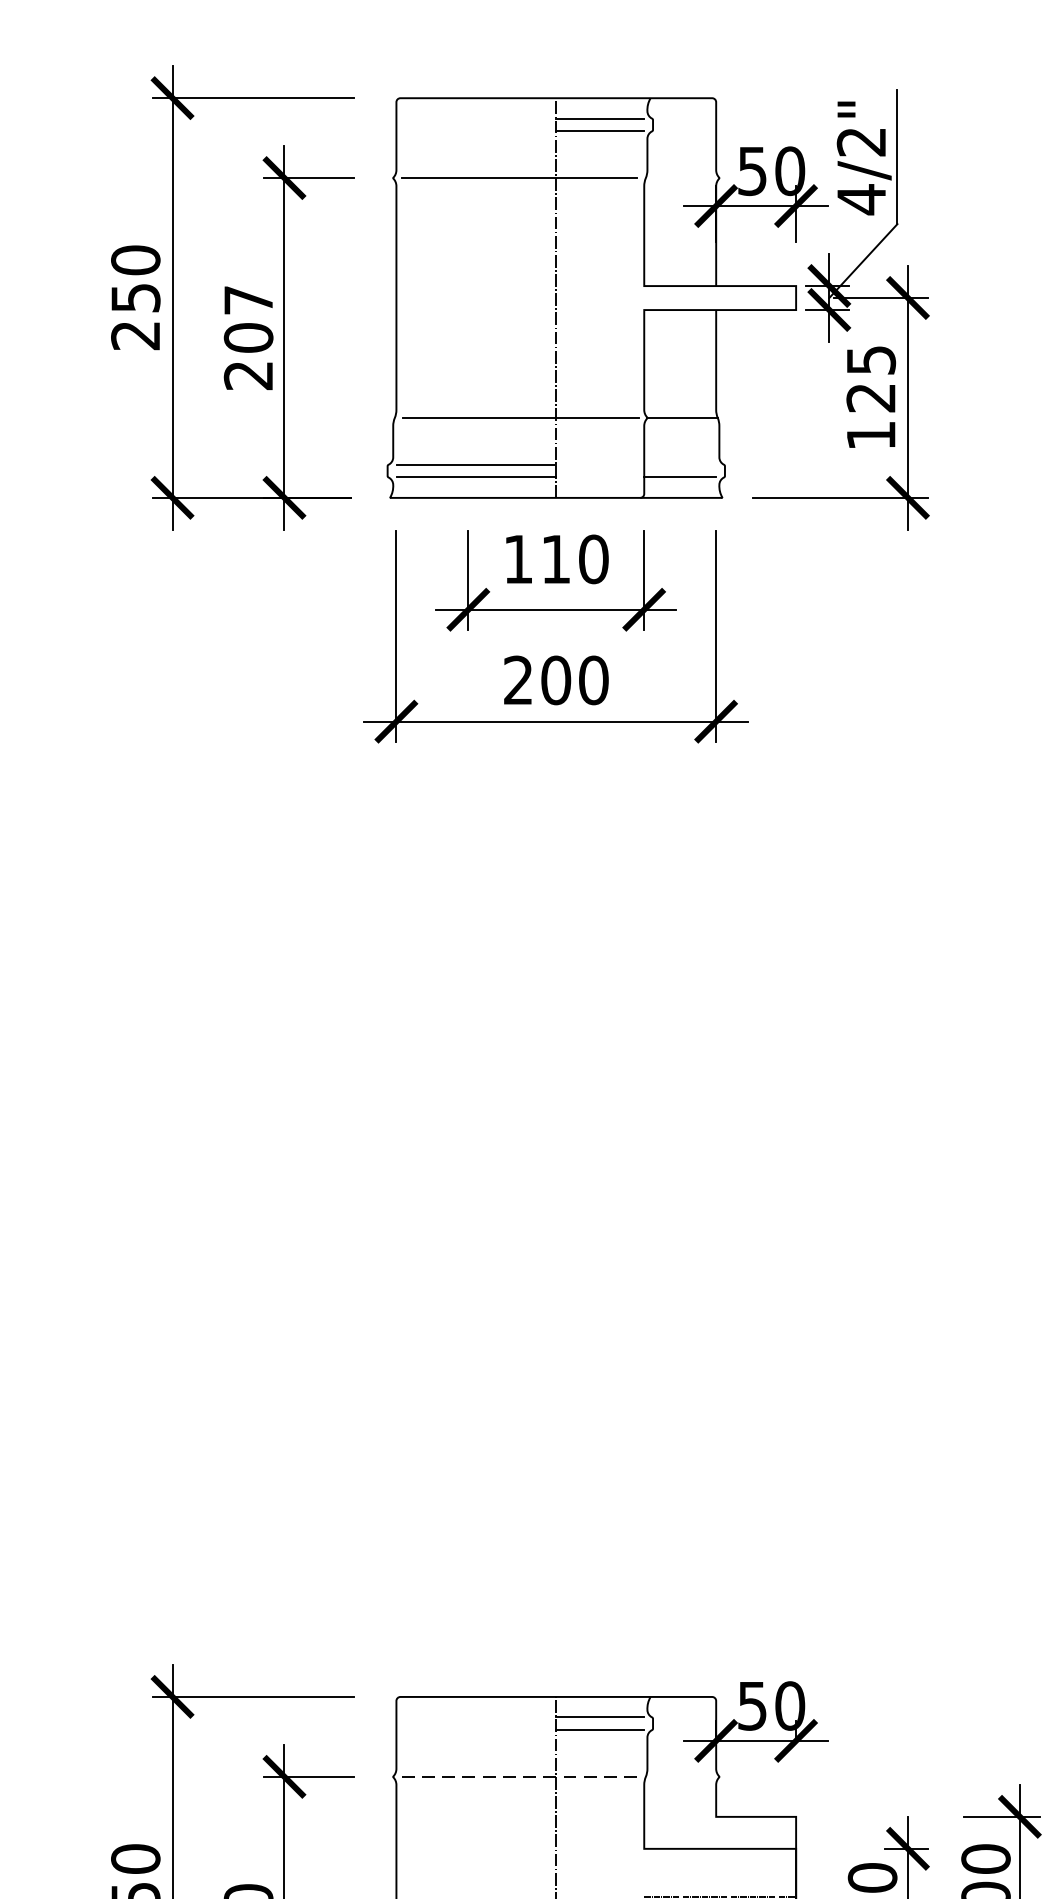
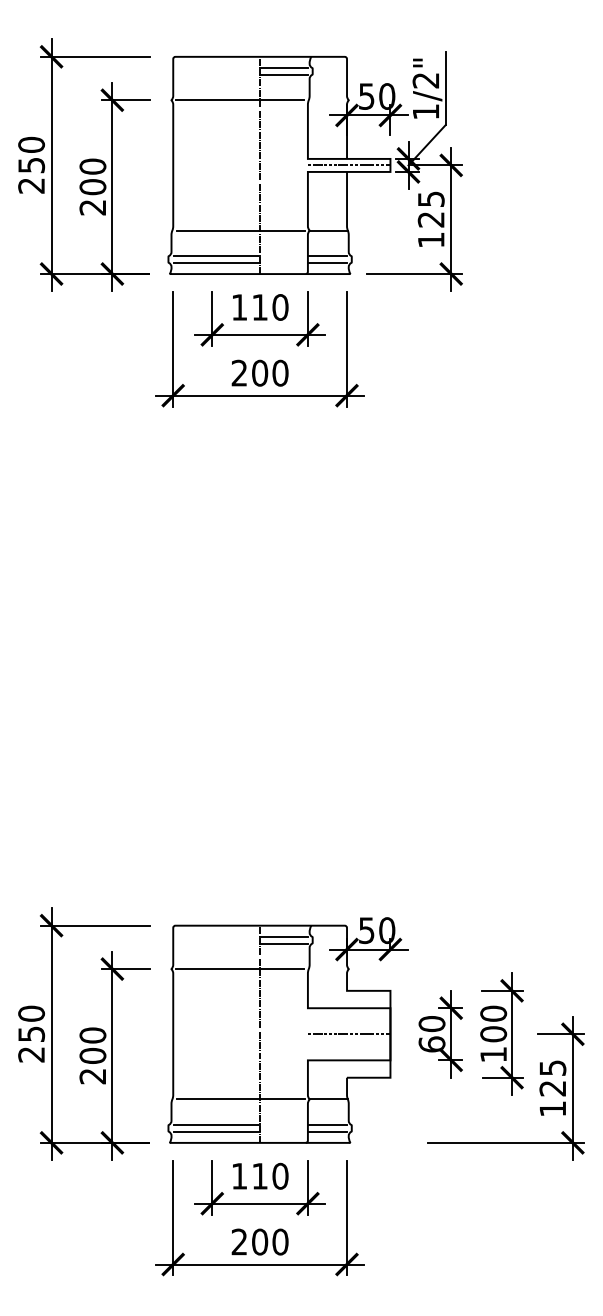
text: (860, 198) -> (425, 111), 4/2" -> 1/2"
line: (718, 298) -> (348, 165), added
text: (247, 299) -> (92, 166), 207 -> 200
line: (678, 465) -> (326, 256), added
line: (520, 1777) -> (240, 969), dashed -> solid

